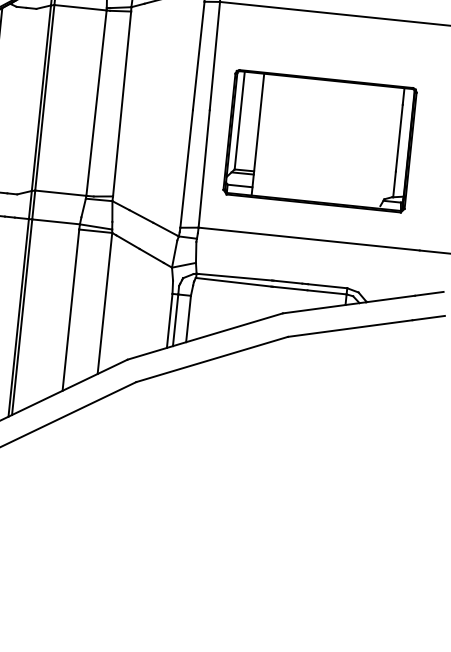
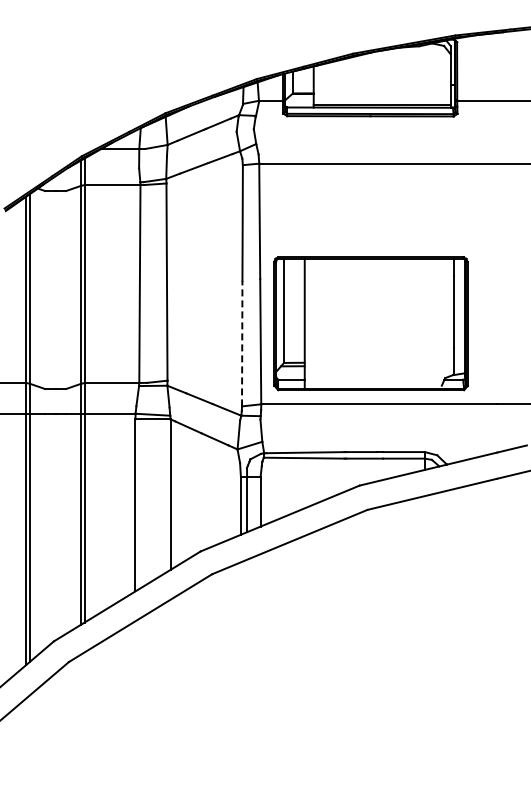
part: (319, 140) -> (370, 323), moved
line: (186, 168) -> (242, 343), solid -> dashed

